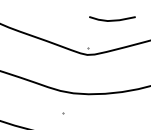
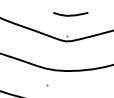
line: (112, 19) -> (70, 14), moved

